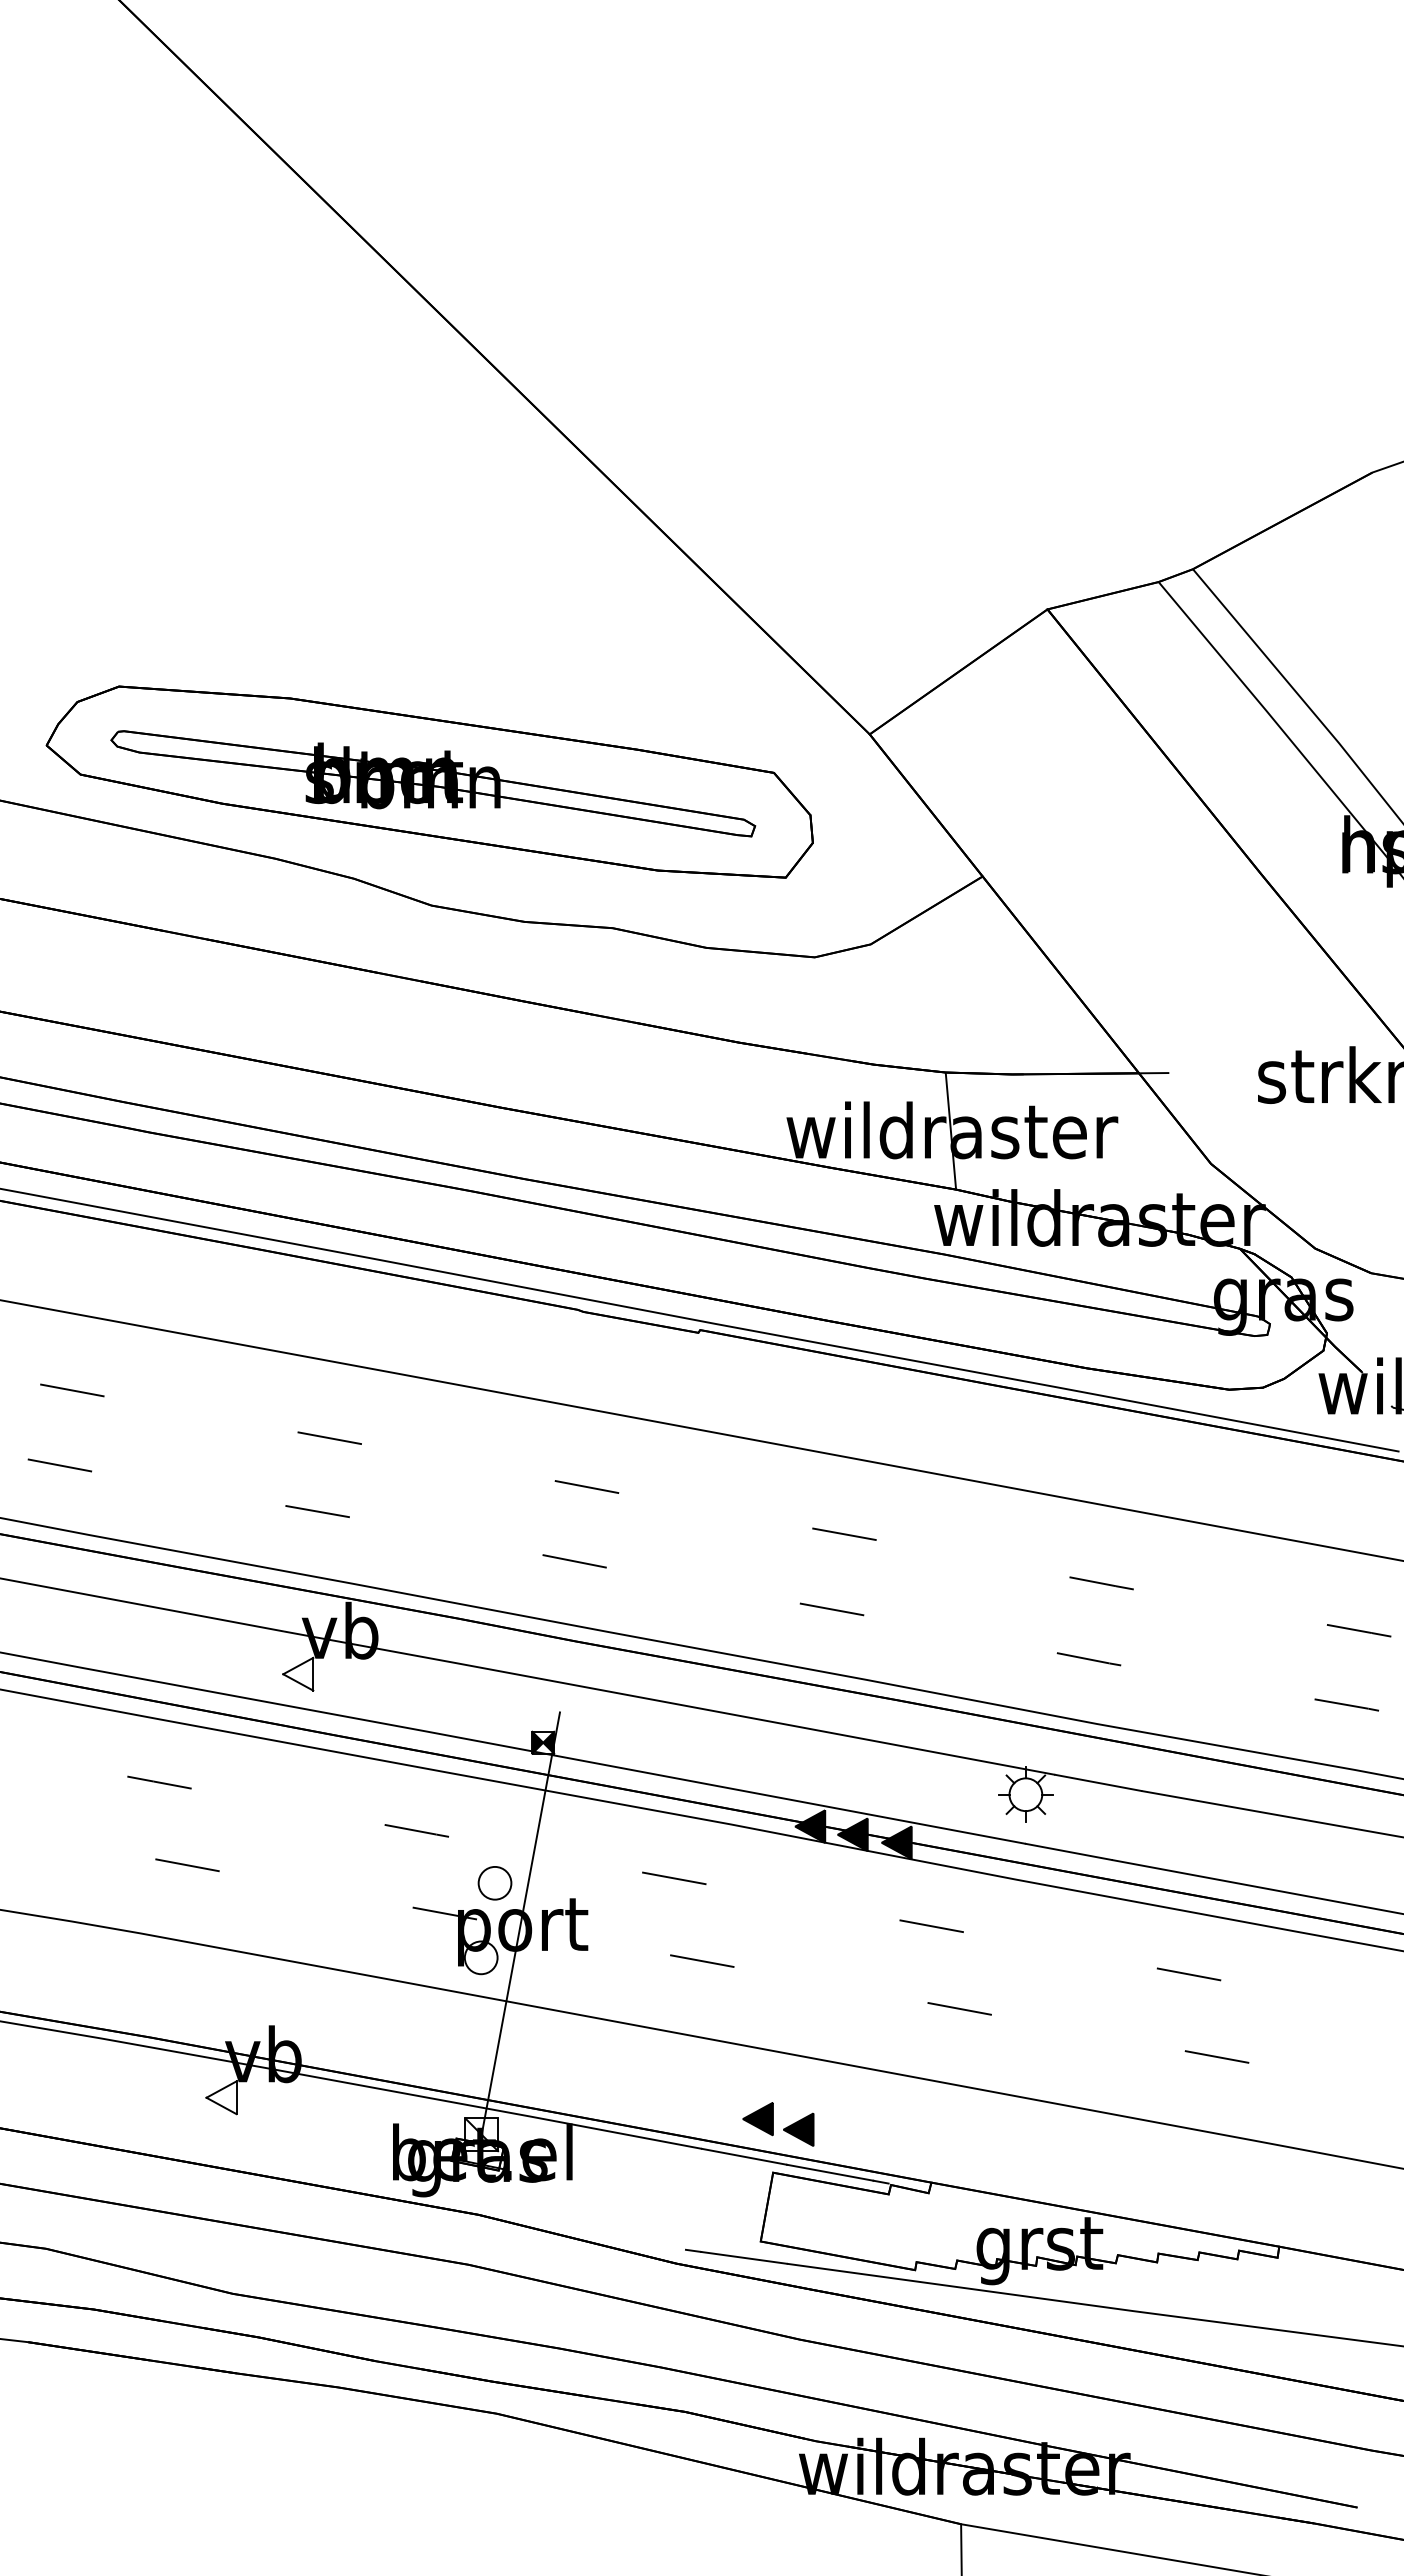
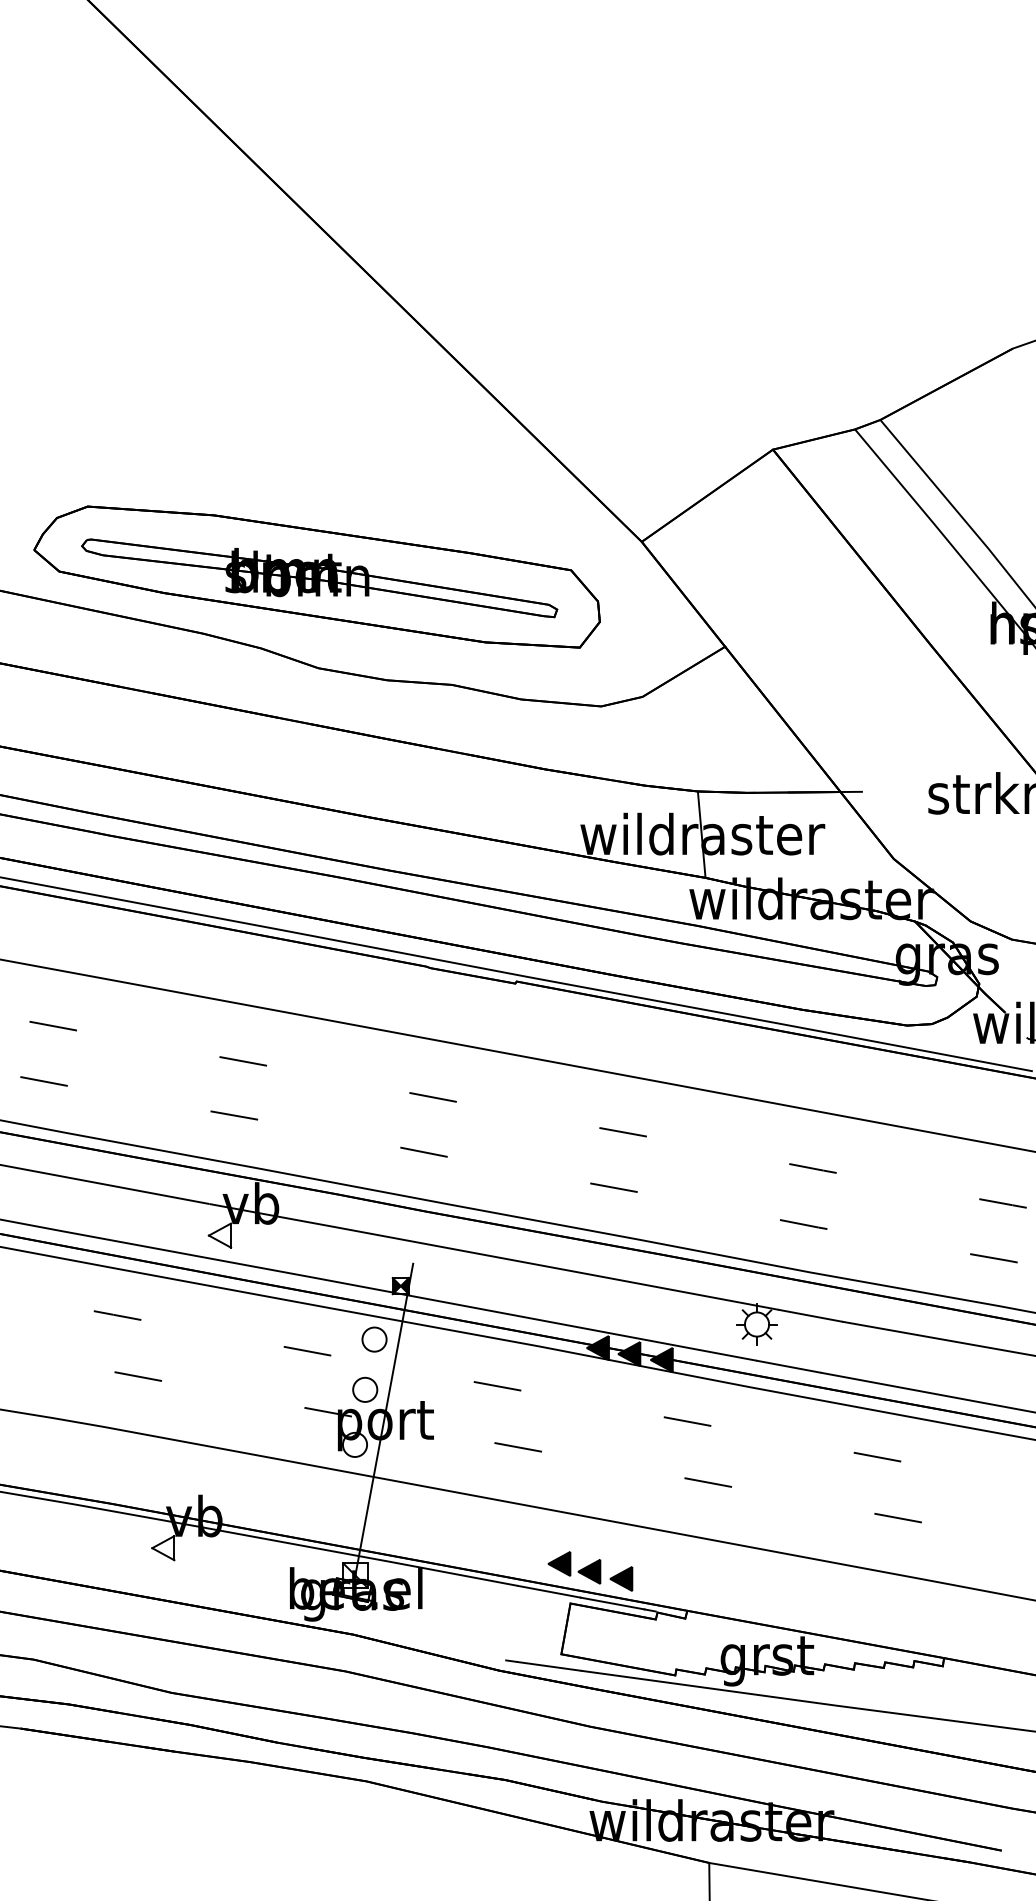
part: (507, 1814) -> (374, 1339), added
part: (841, 2139) -> (620, 1578), added

